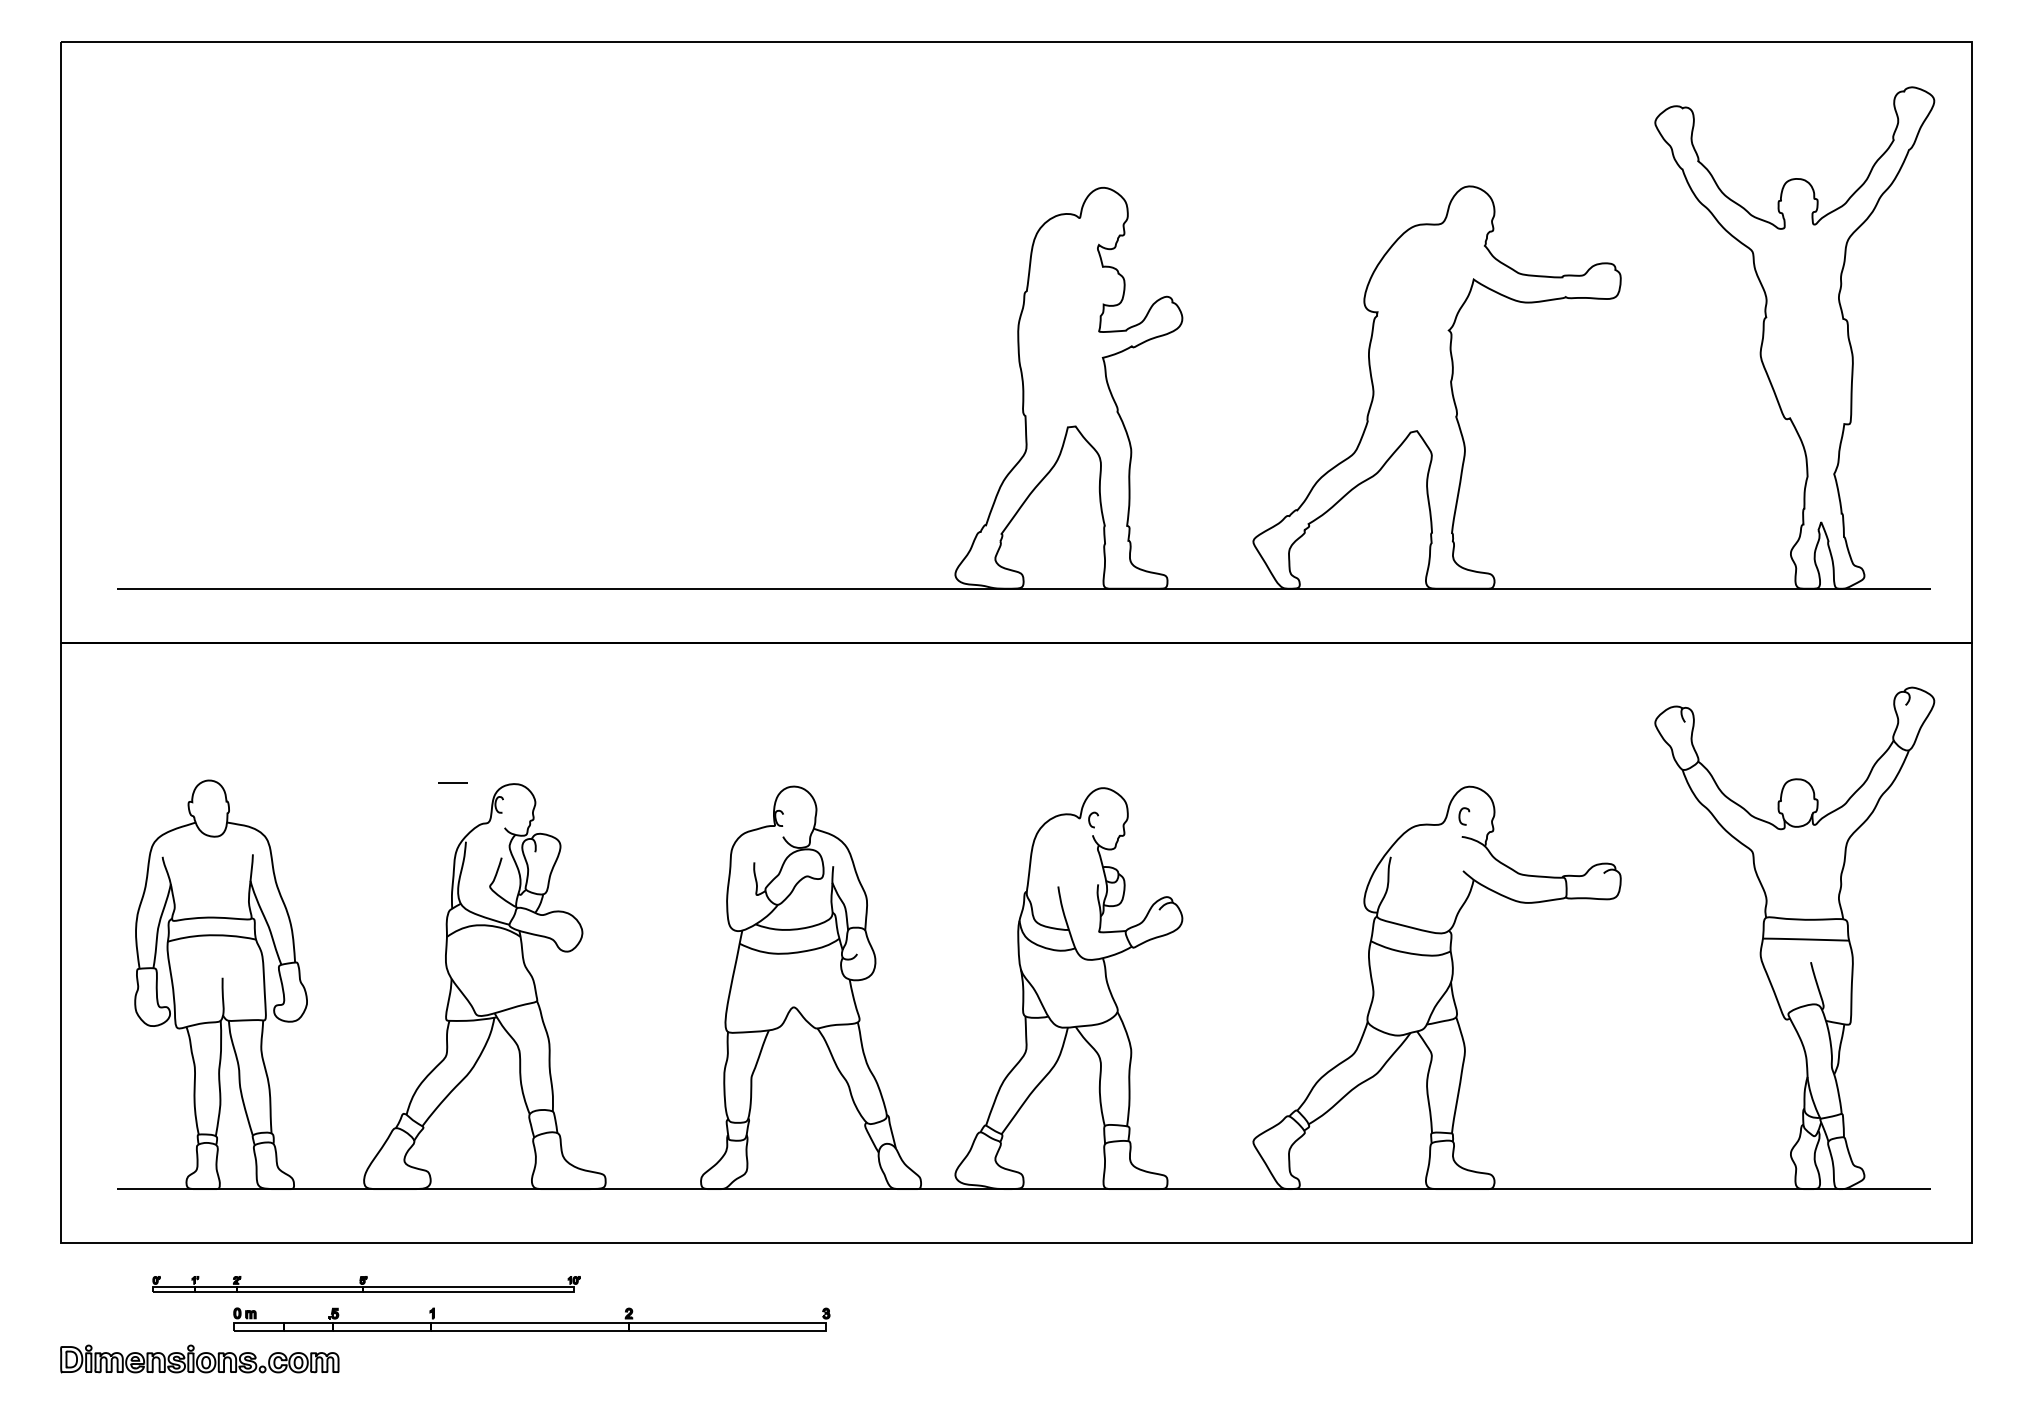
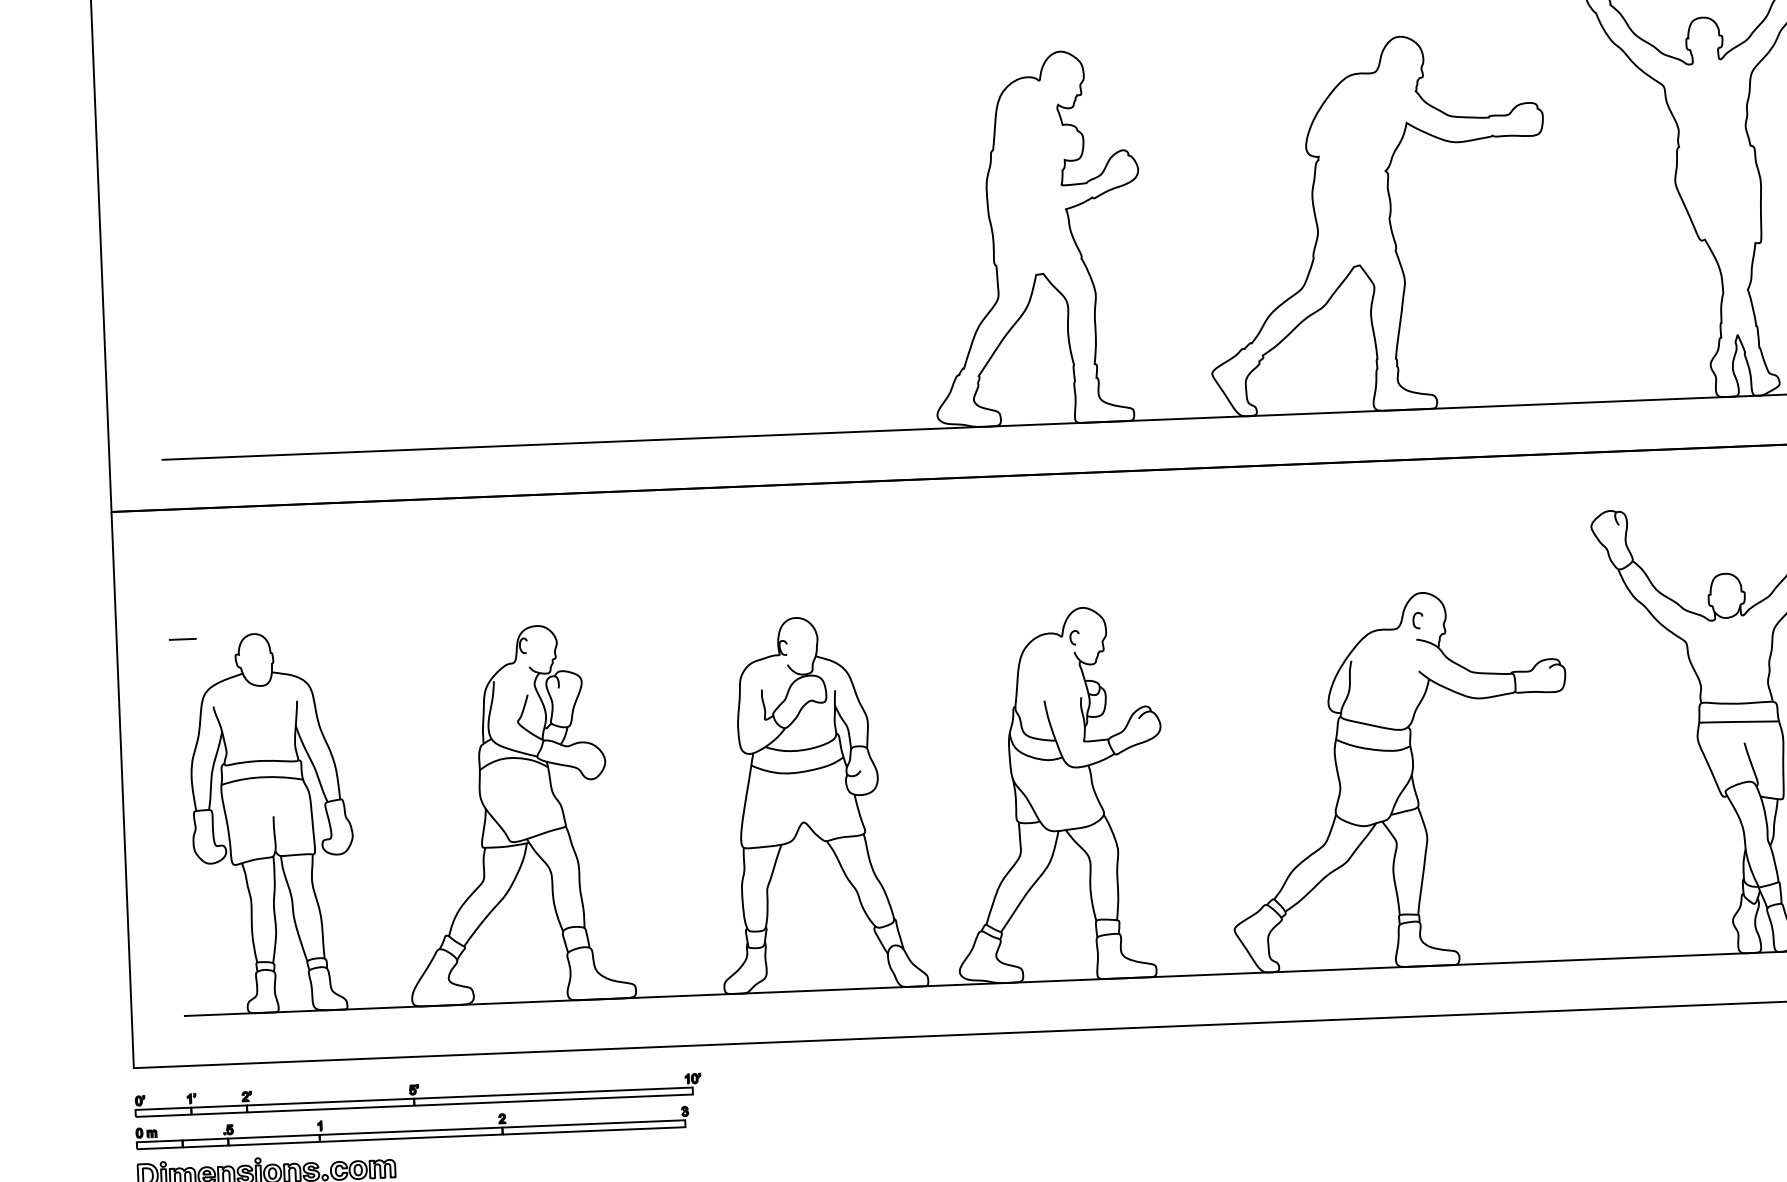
line: (452, 782) -> (181, 638), moved
part: (366, 1284) -> (418, 1095), size x1.43
part: (531, 1319) -> (412, 1127), moved

